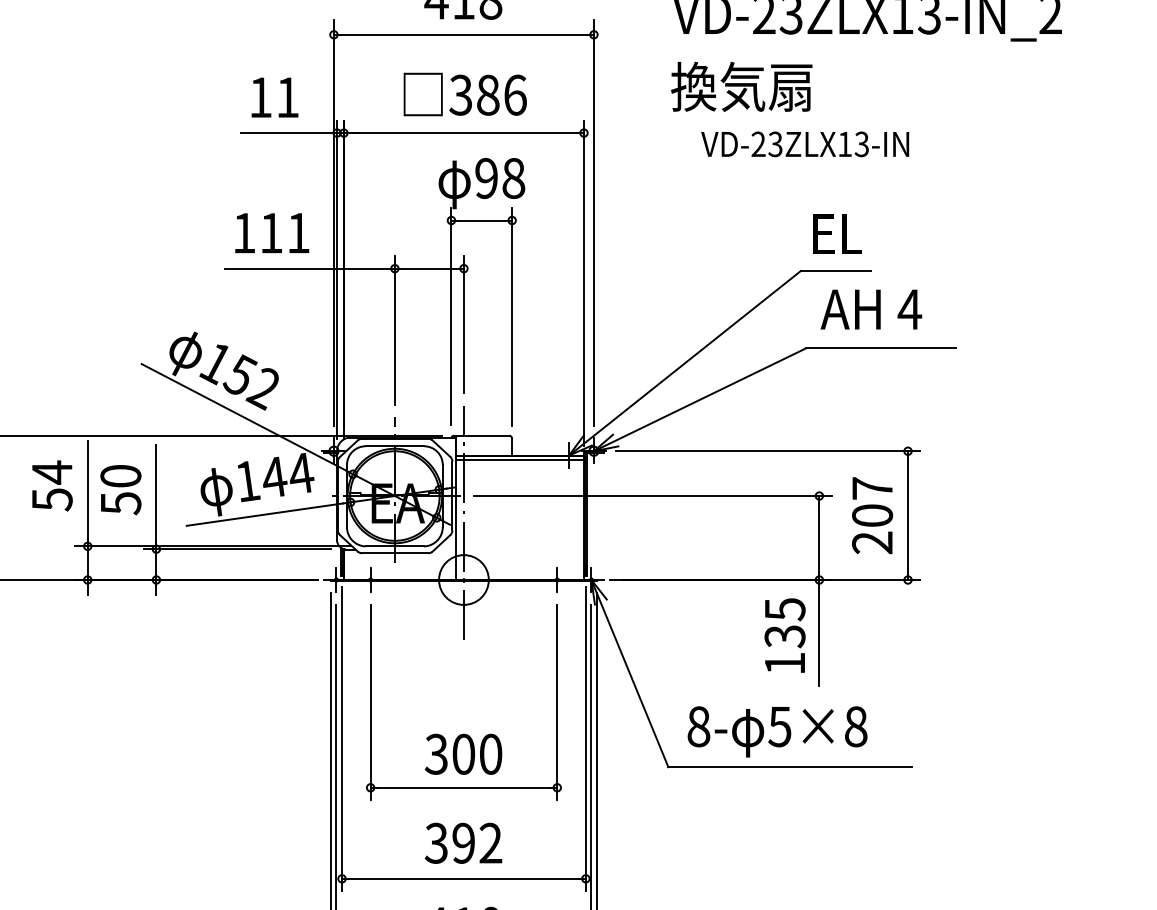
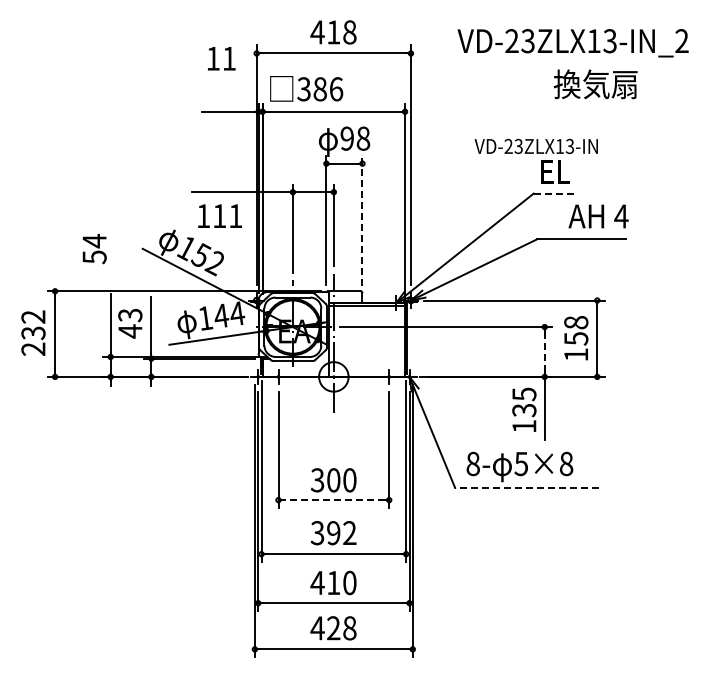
text: (741, 87) -> (595, 84), moved
text: (465, 93) -> (306, 88), moved
text: (274, 97) -> (221, 58), moved
text: (803, 142) -> (535, 145), moved
text: (271, 232) -> (219, 215), moved
line: (835, 270) -> (554, 193), solid -> dashed
text: (871, 309) -> (598, 216), moved
line: (512, 318) -> (362, 221), solid -> dashed
text: (52, 486) -> (94, 249), moved
text: (121, 489) -> (130, 323), 50 -> 43
text: (872, 515) -> (576, 338), 207 -> 158
line: (819, 537) -> (544, 351), solid -> dashed
line: (788, 766) -> (526, 487), solid -> dashed
line: (463, 788) -> (333, 500), solid -> dashed

